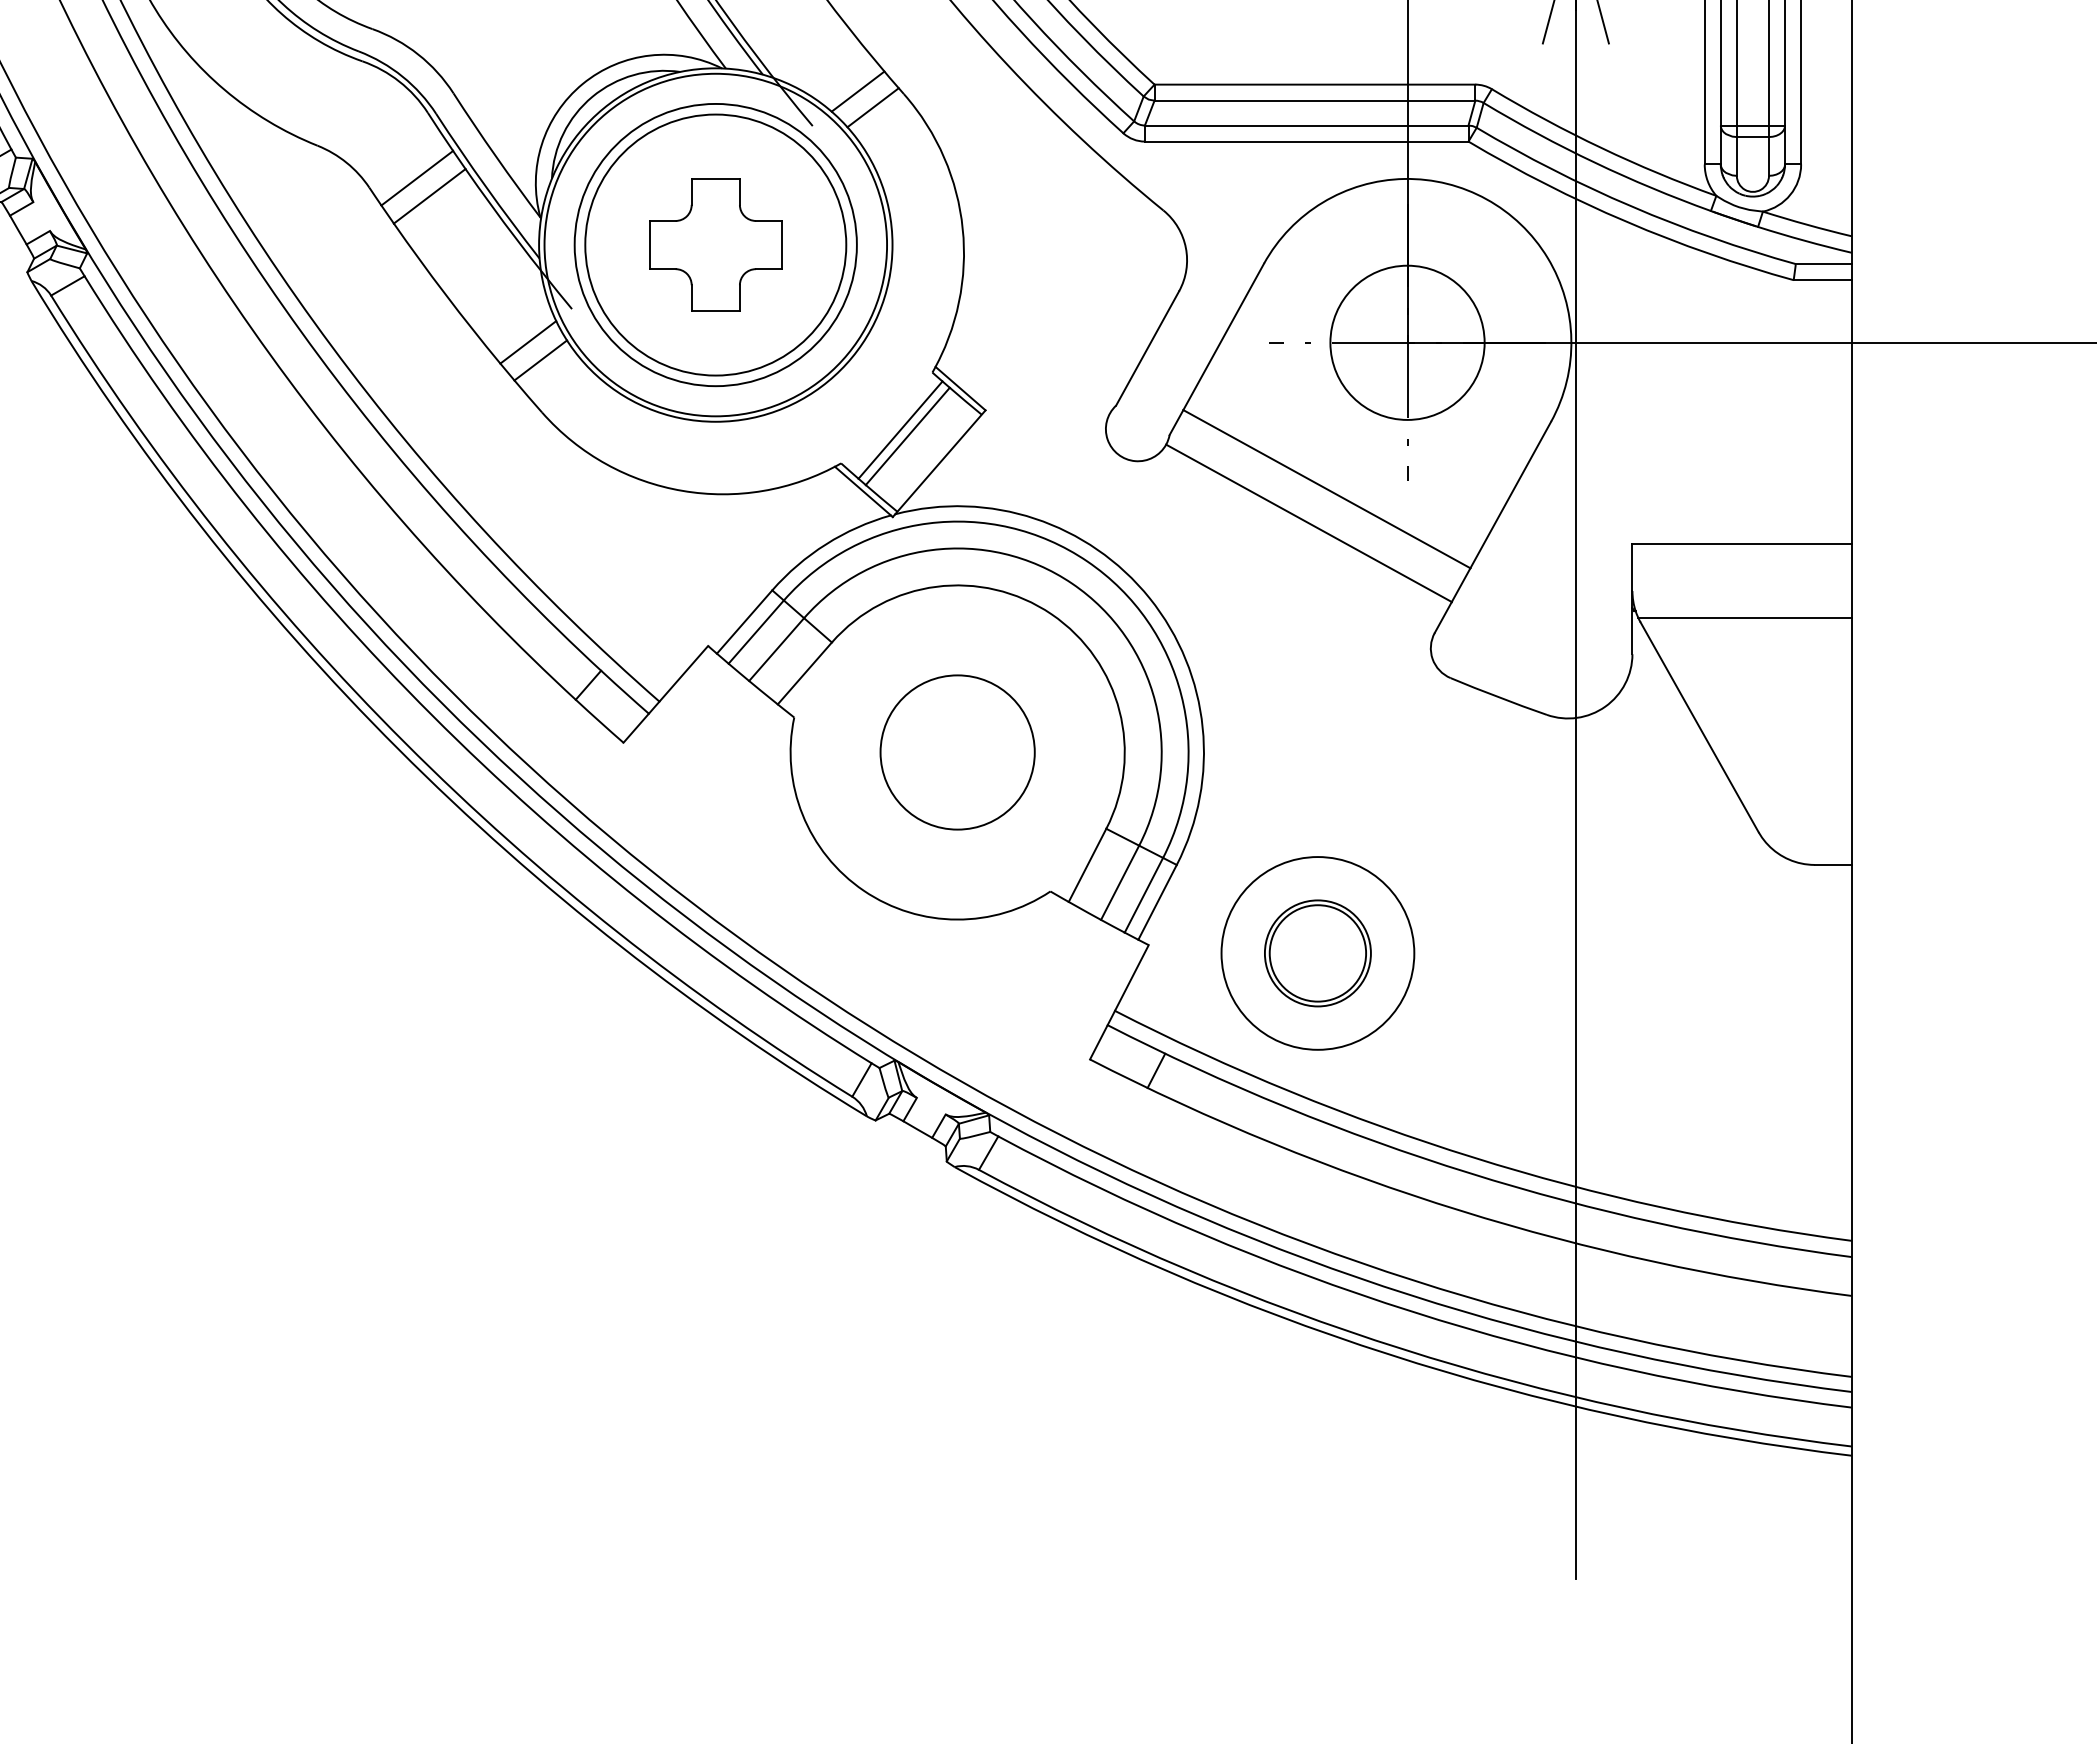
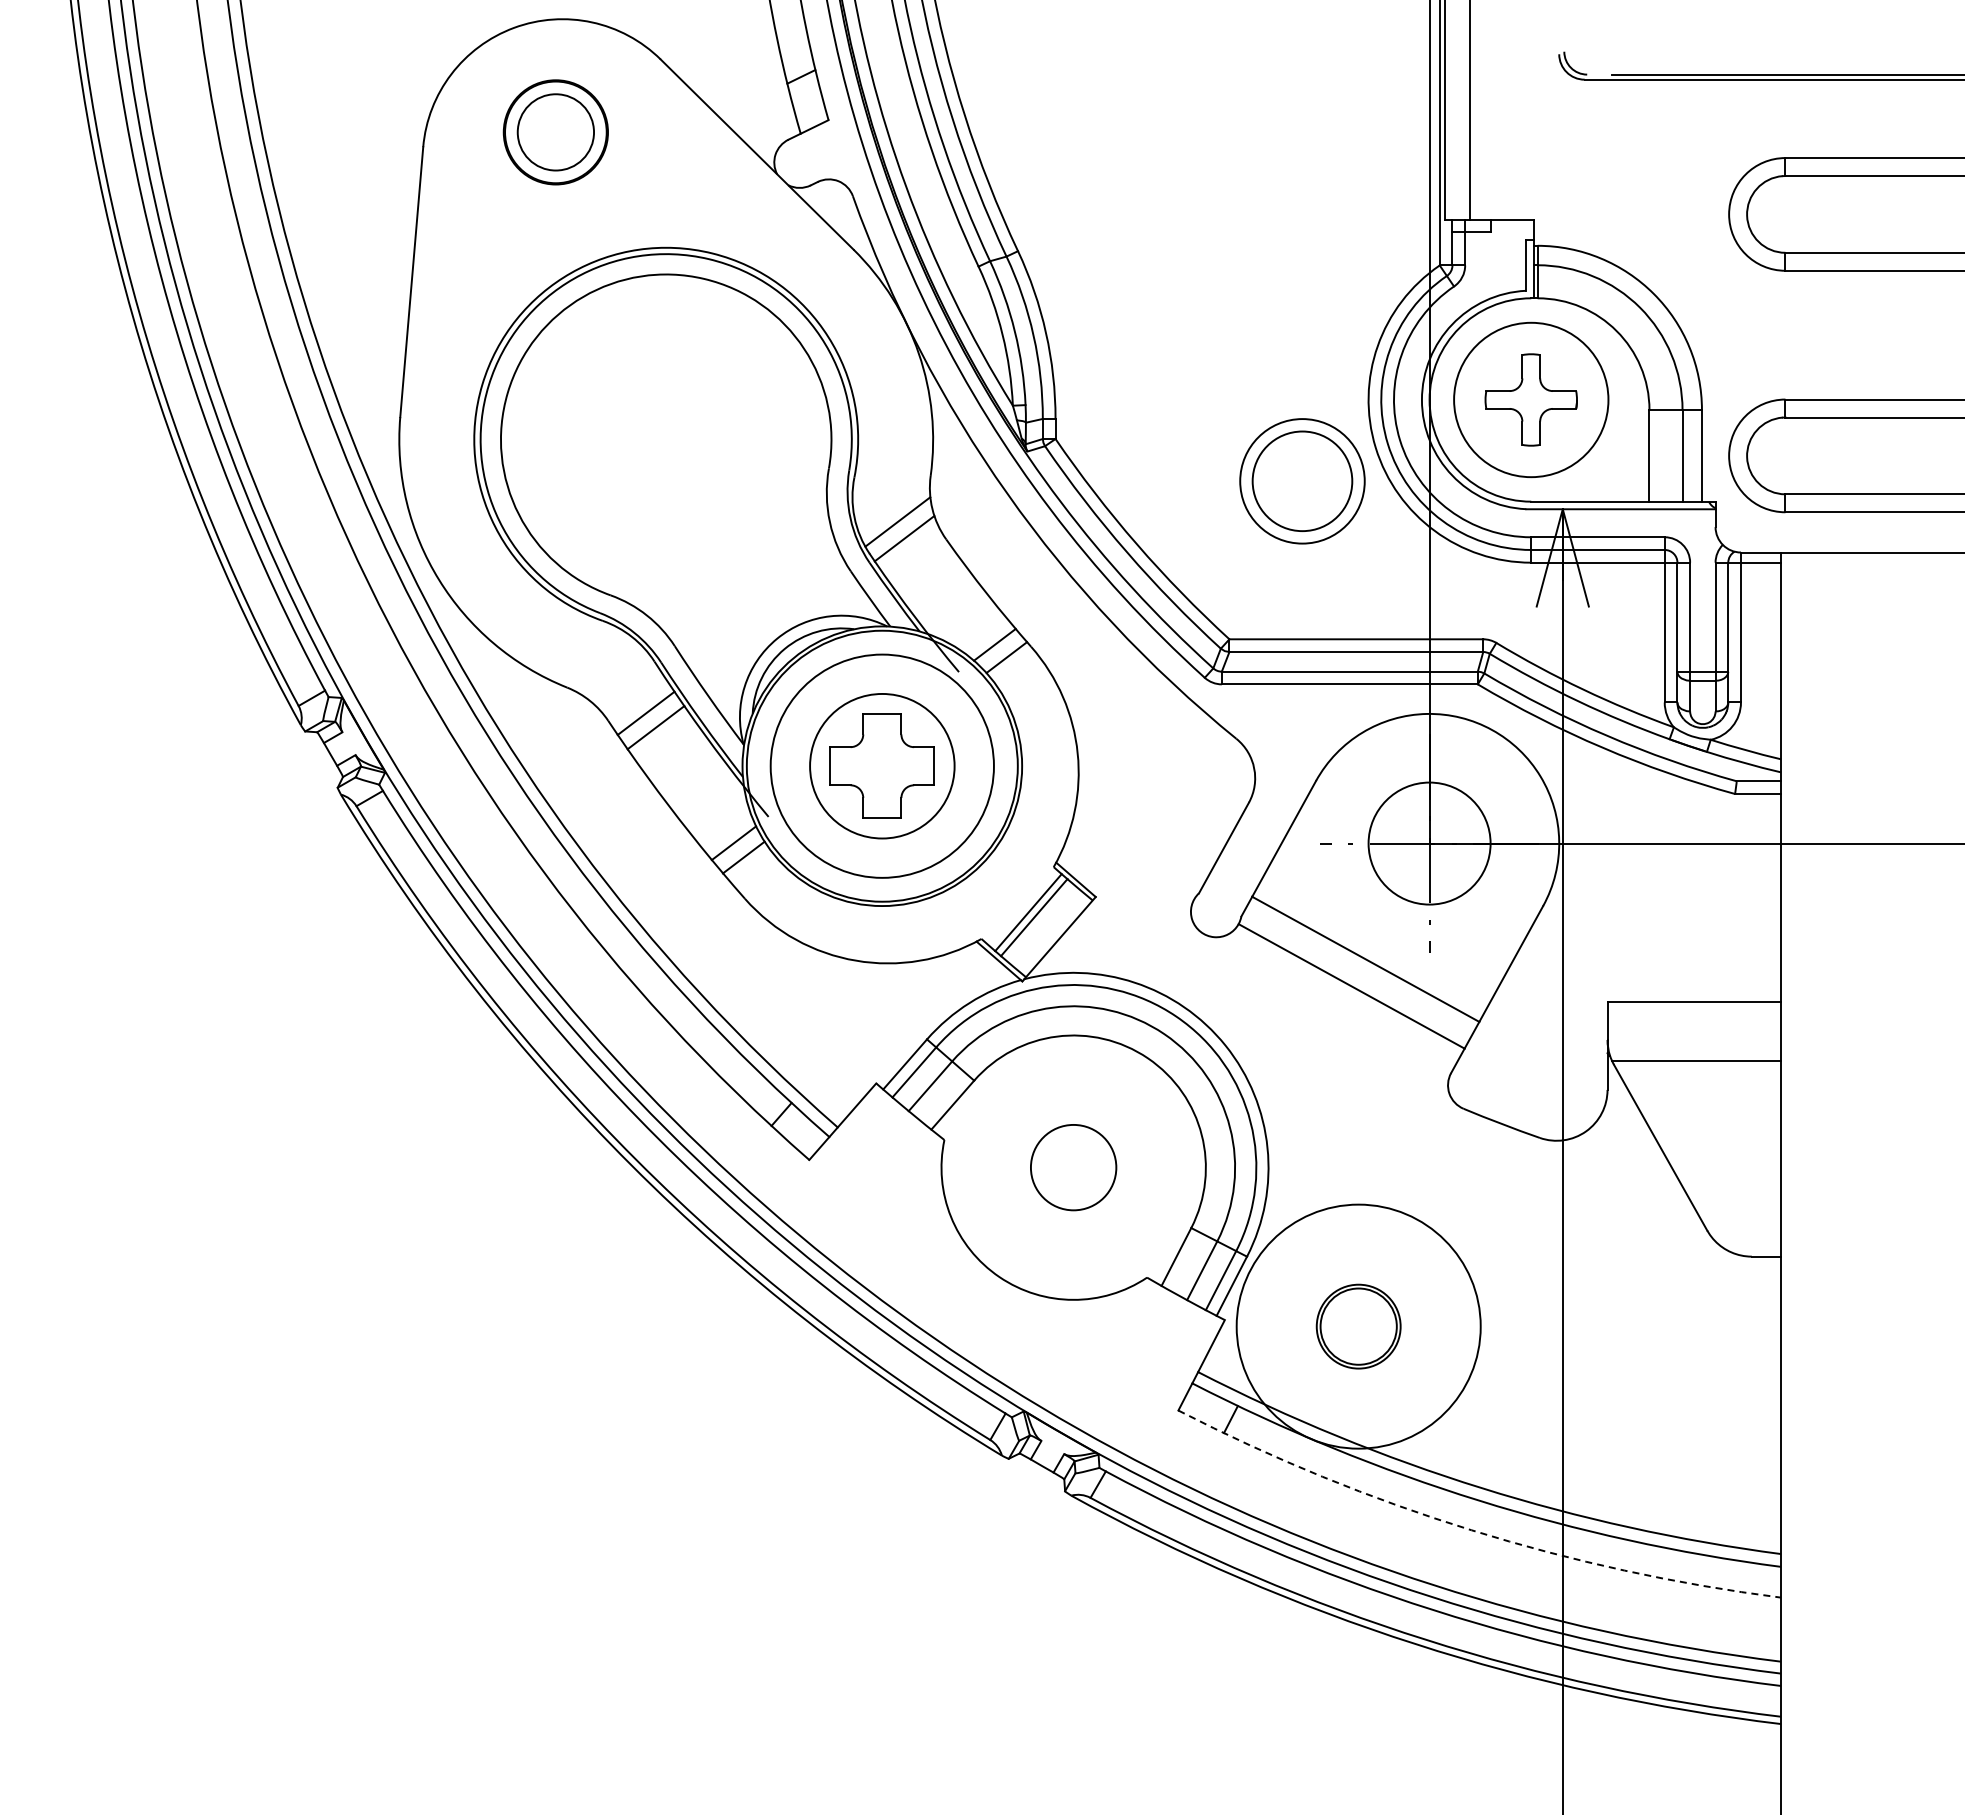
circle: (716, 245) -> (882, 766), size x0.7
circle: (957, 752) -> (1073, 1167), size x0.7
circle: (1317, 953) -> (1358, 1326), size x1.6
arc: (1460, 1211) -> (1471, 1530), solid -> dashed

